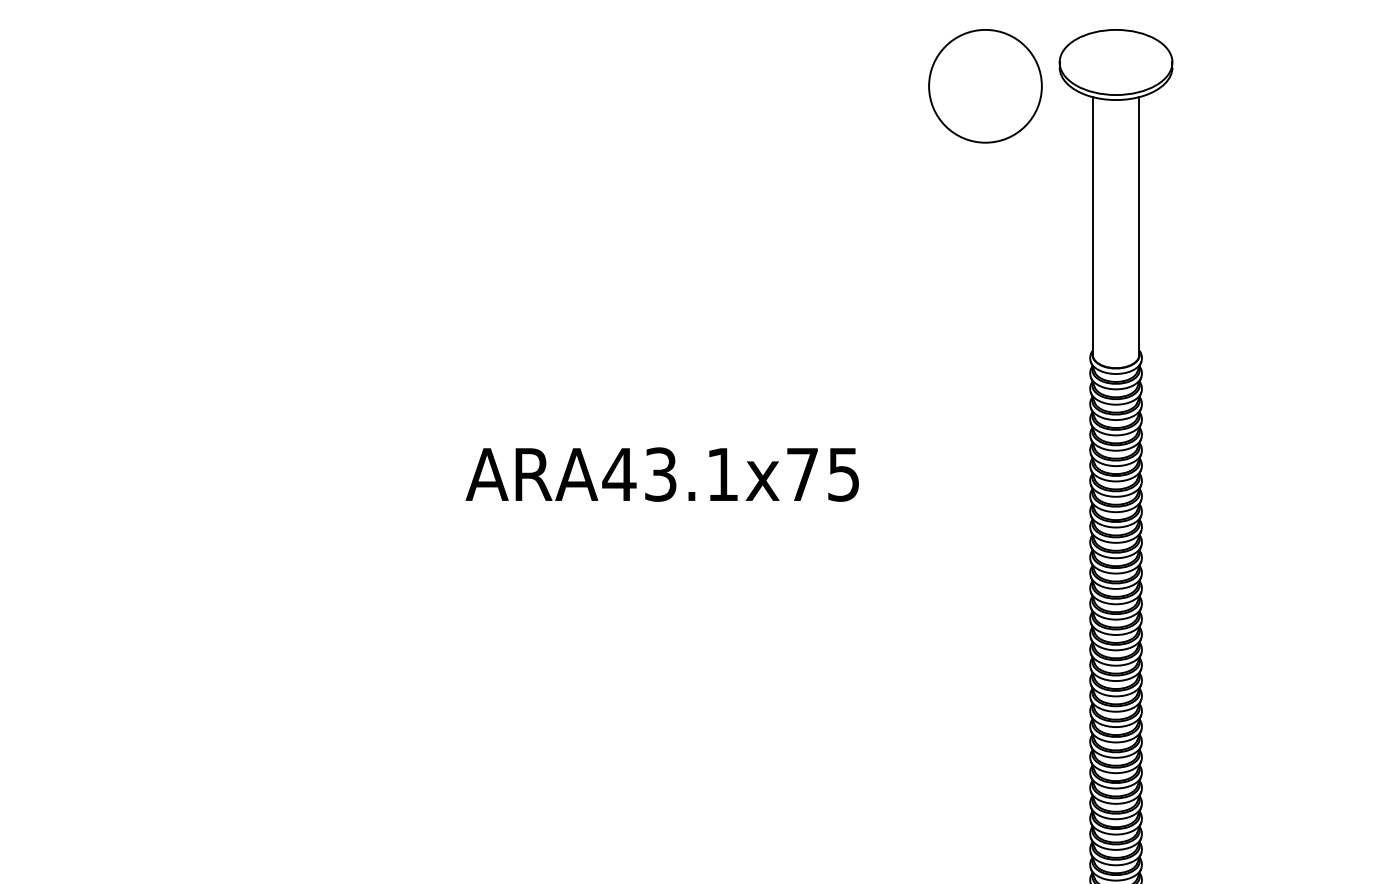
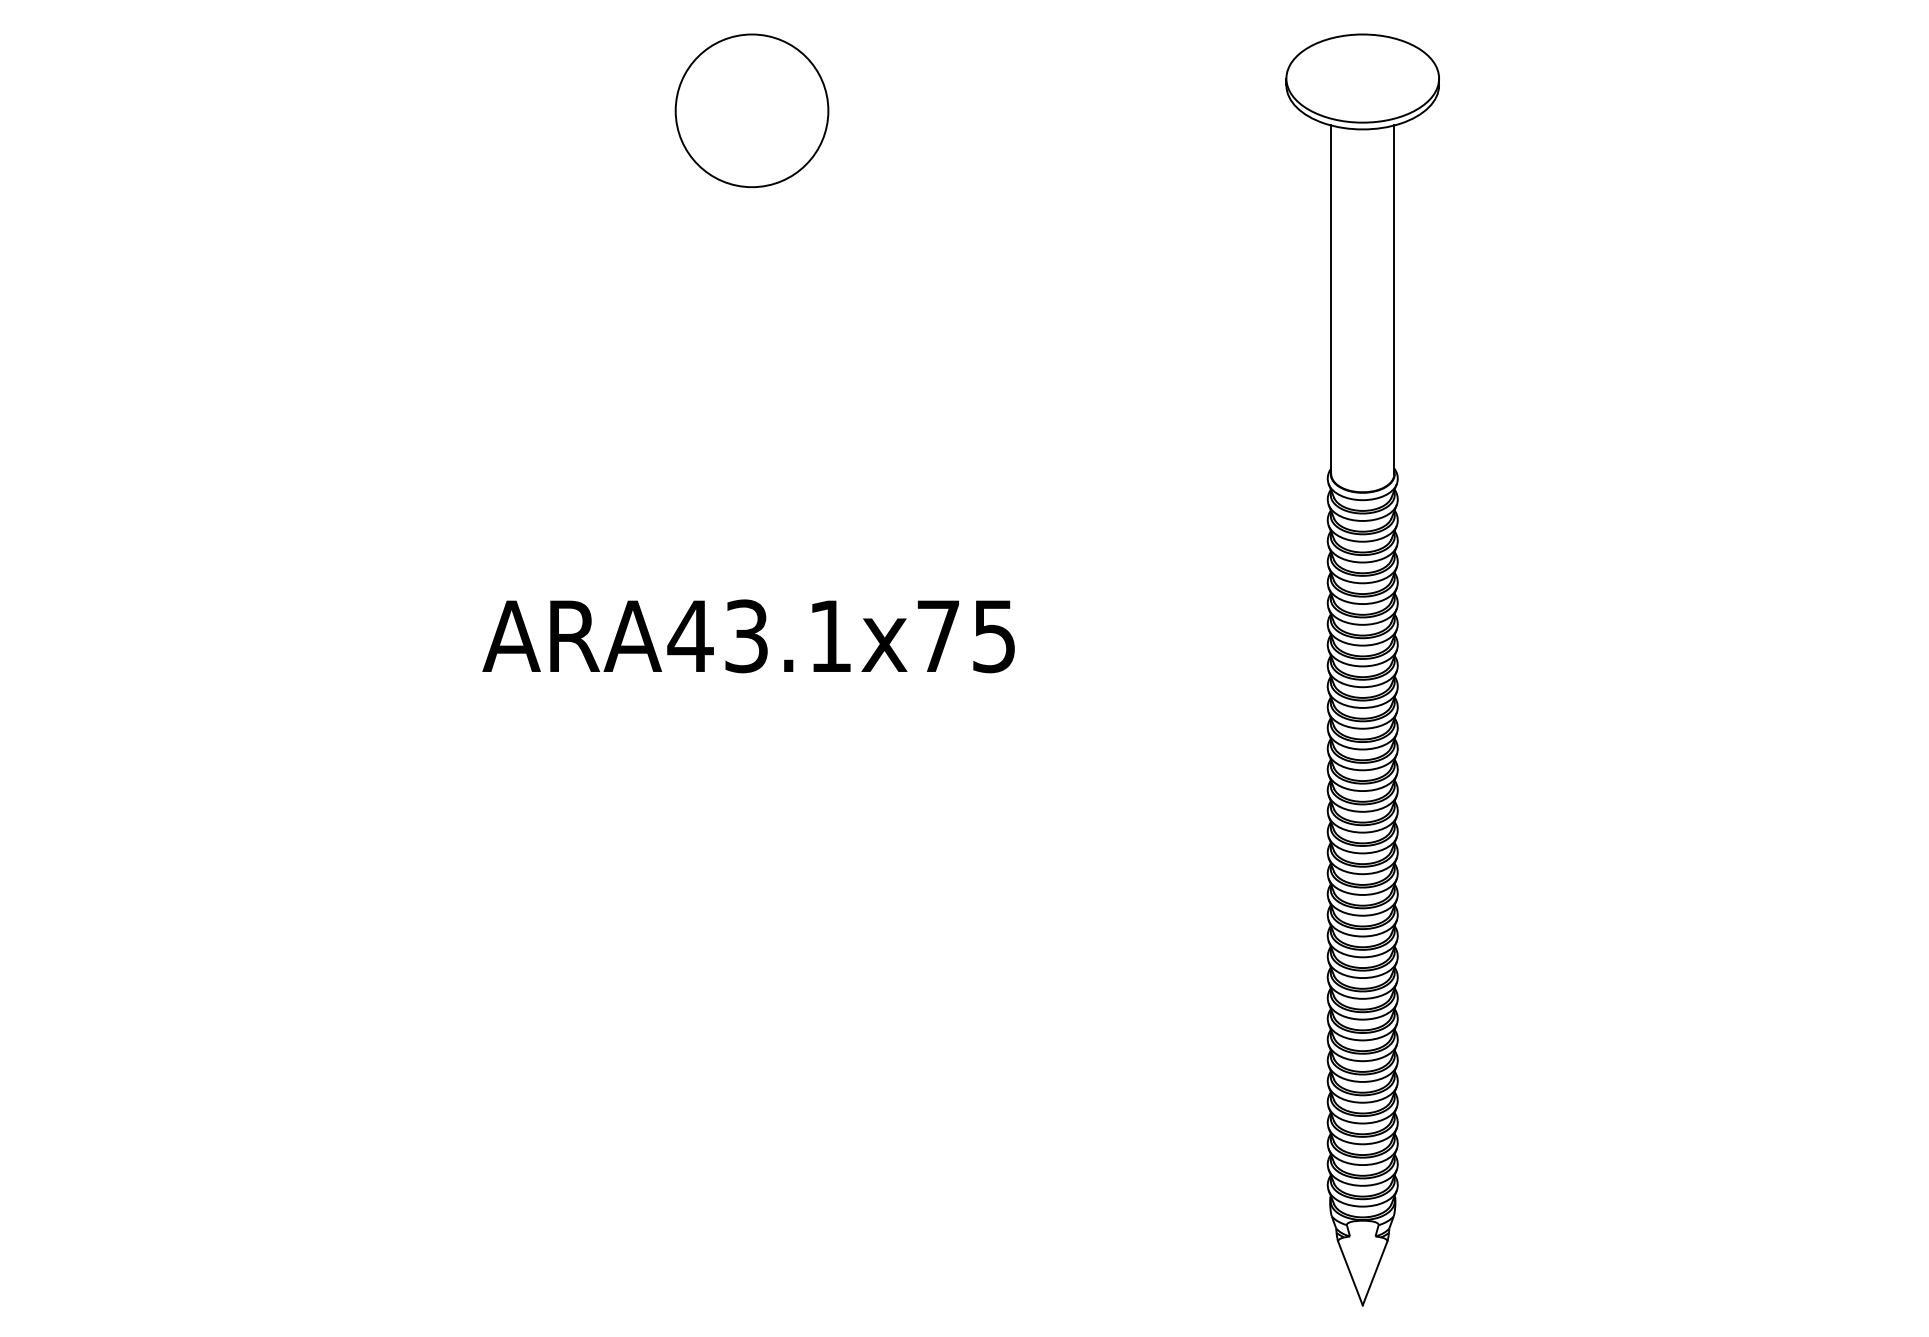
part: (985, 86) -> (751, 110), moved

